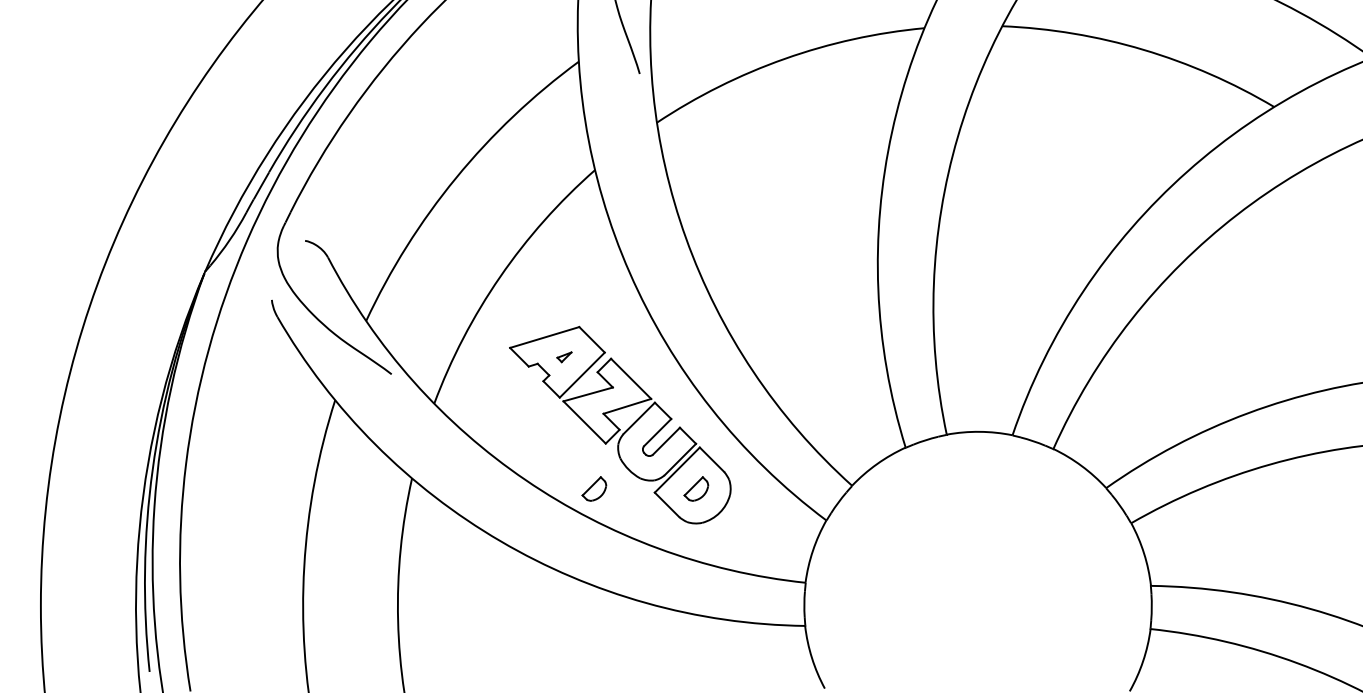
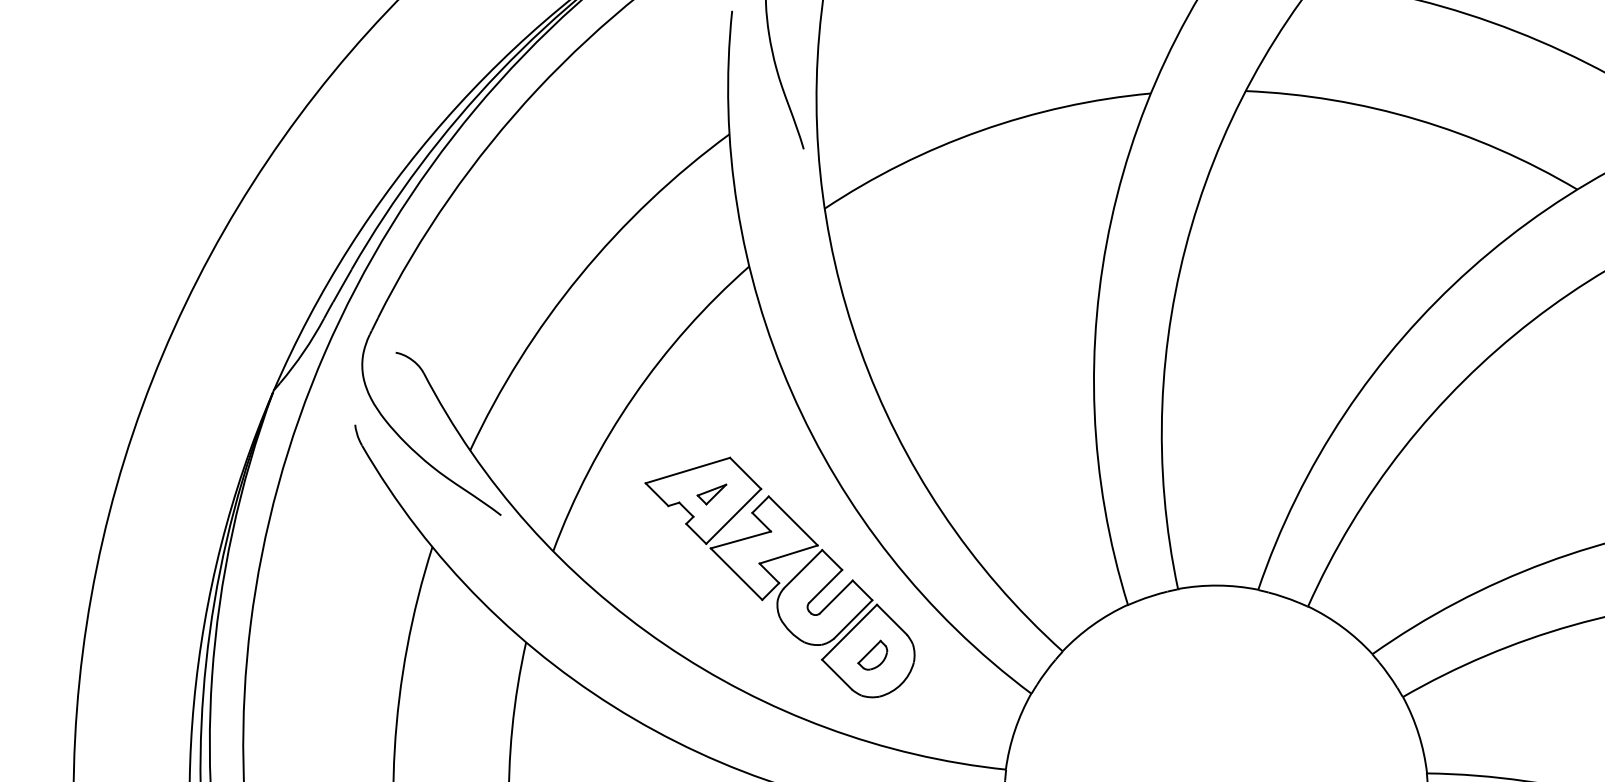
part: (564, 357) -> (711, 494), size x1.67
part: (594, 488) -> (748, 654), removed

